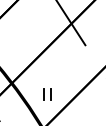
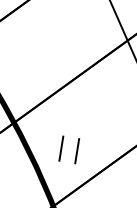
part: (47, 94) -> (69, 150), size x1.4

